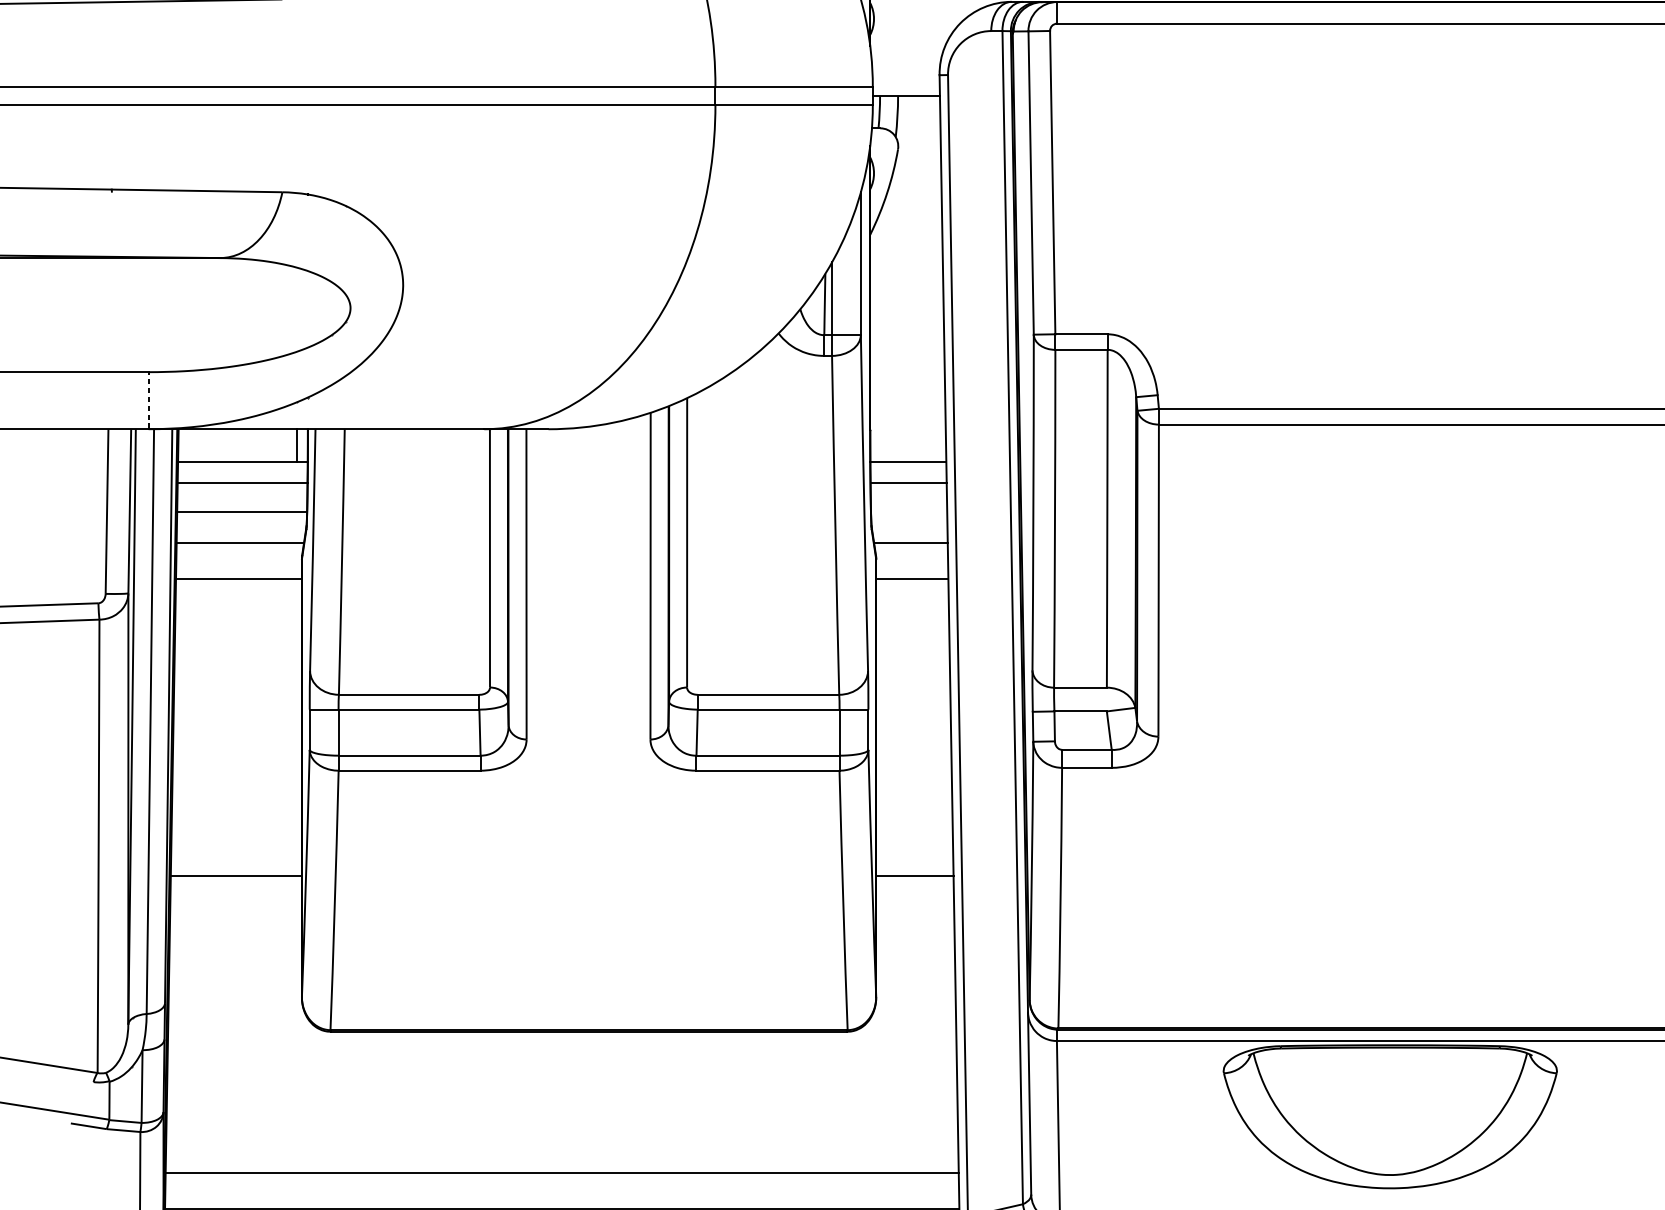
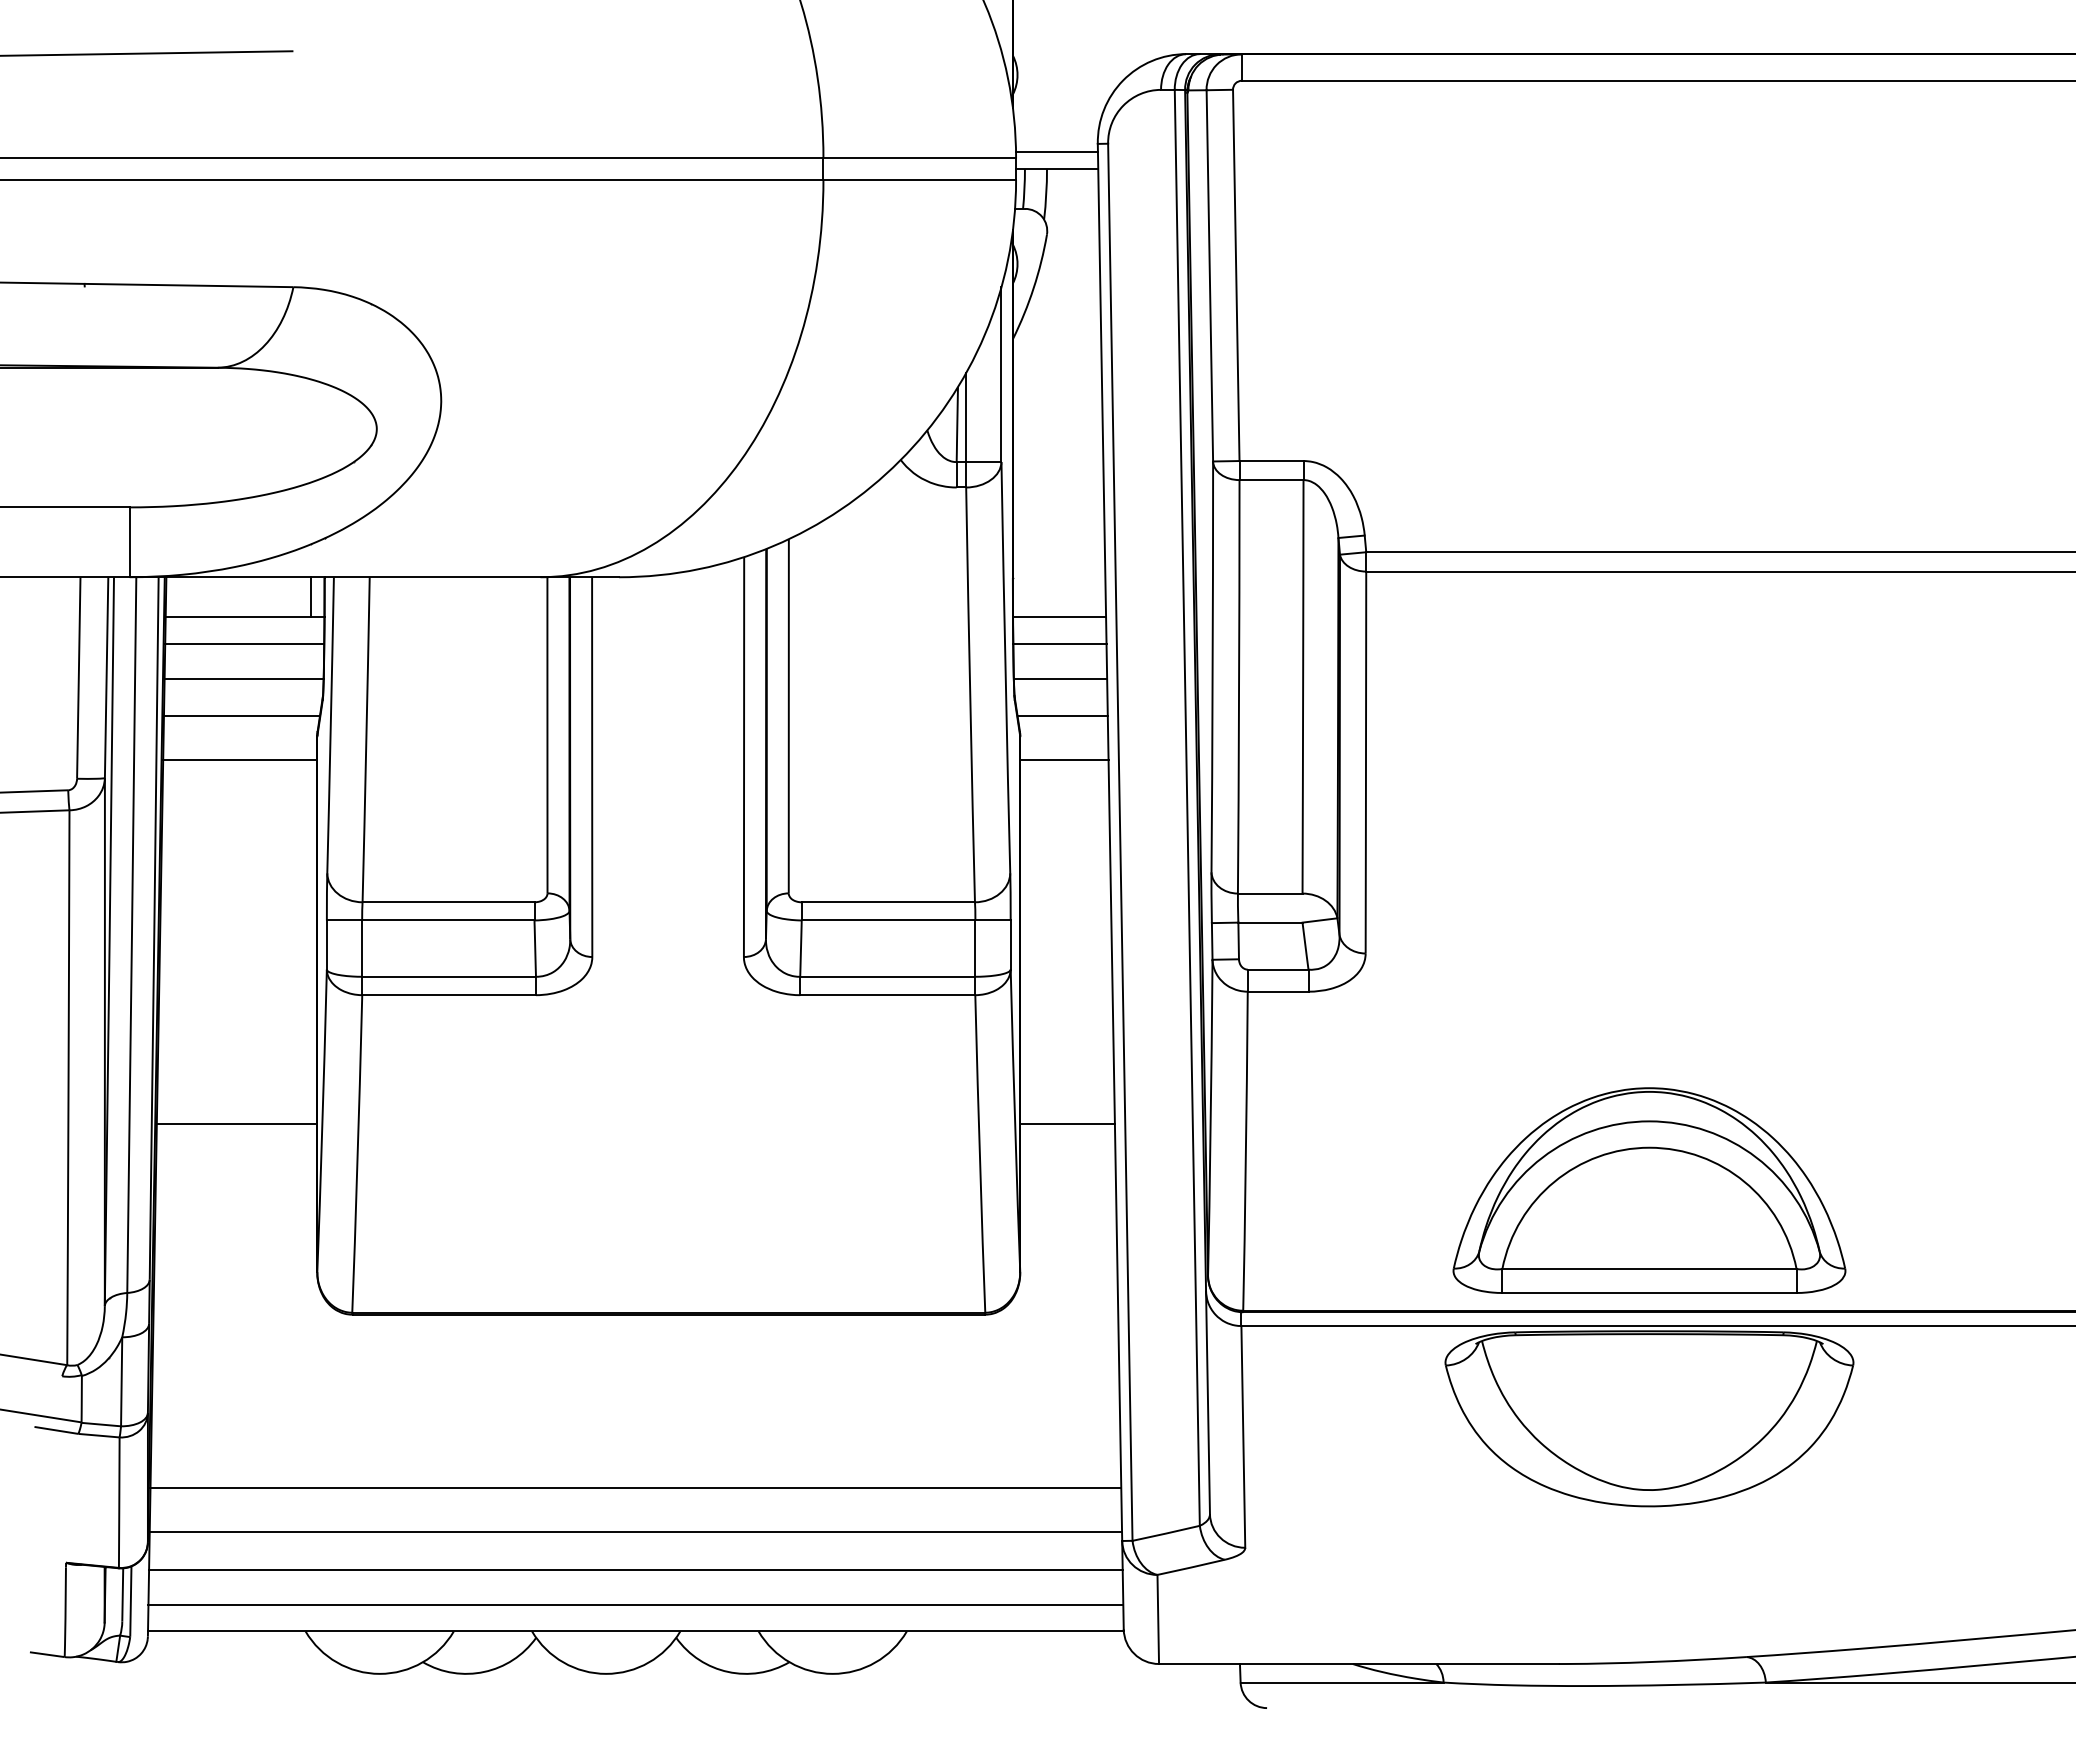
line: (905, 81) -> (1056, 151), added
line: (148, 400) -> (129, 542), dashed -> solid
line: (909, 511) -> (1060, 678), added
part: (1390, 930) -> (1649, 1190), added

